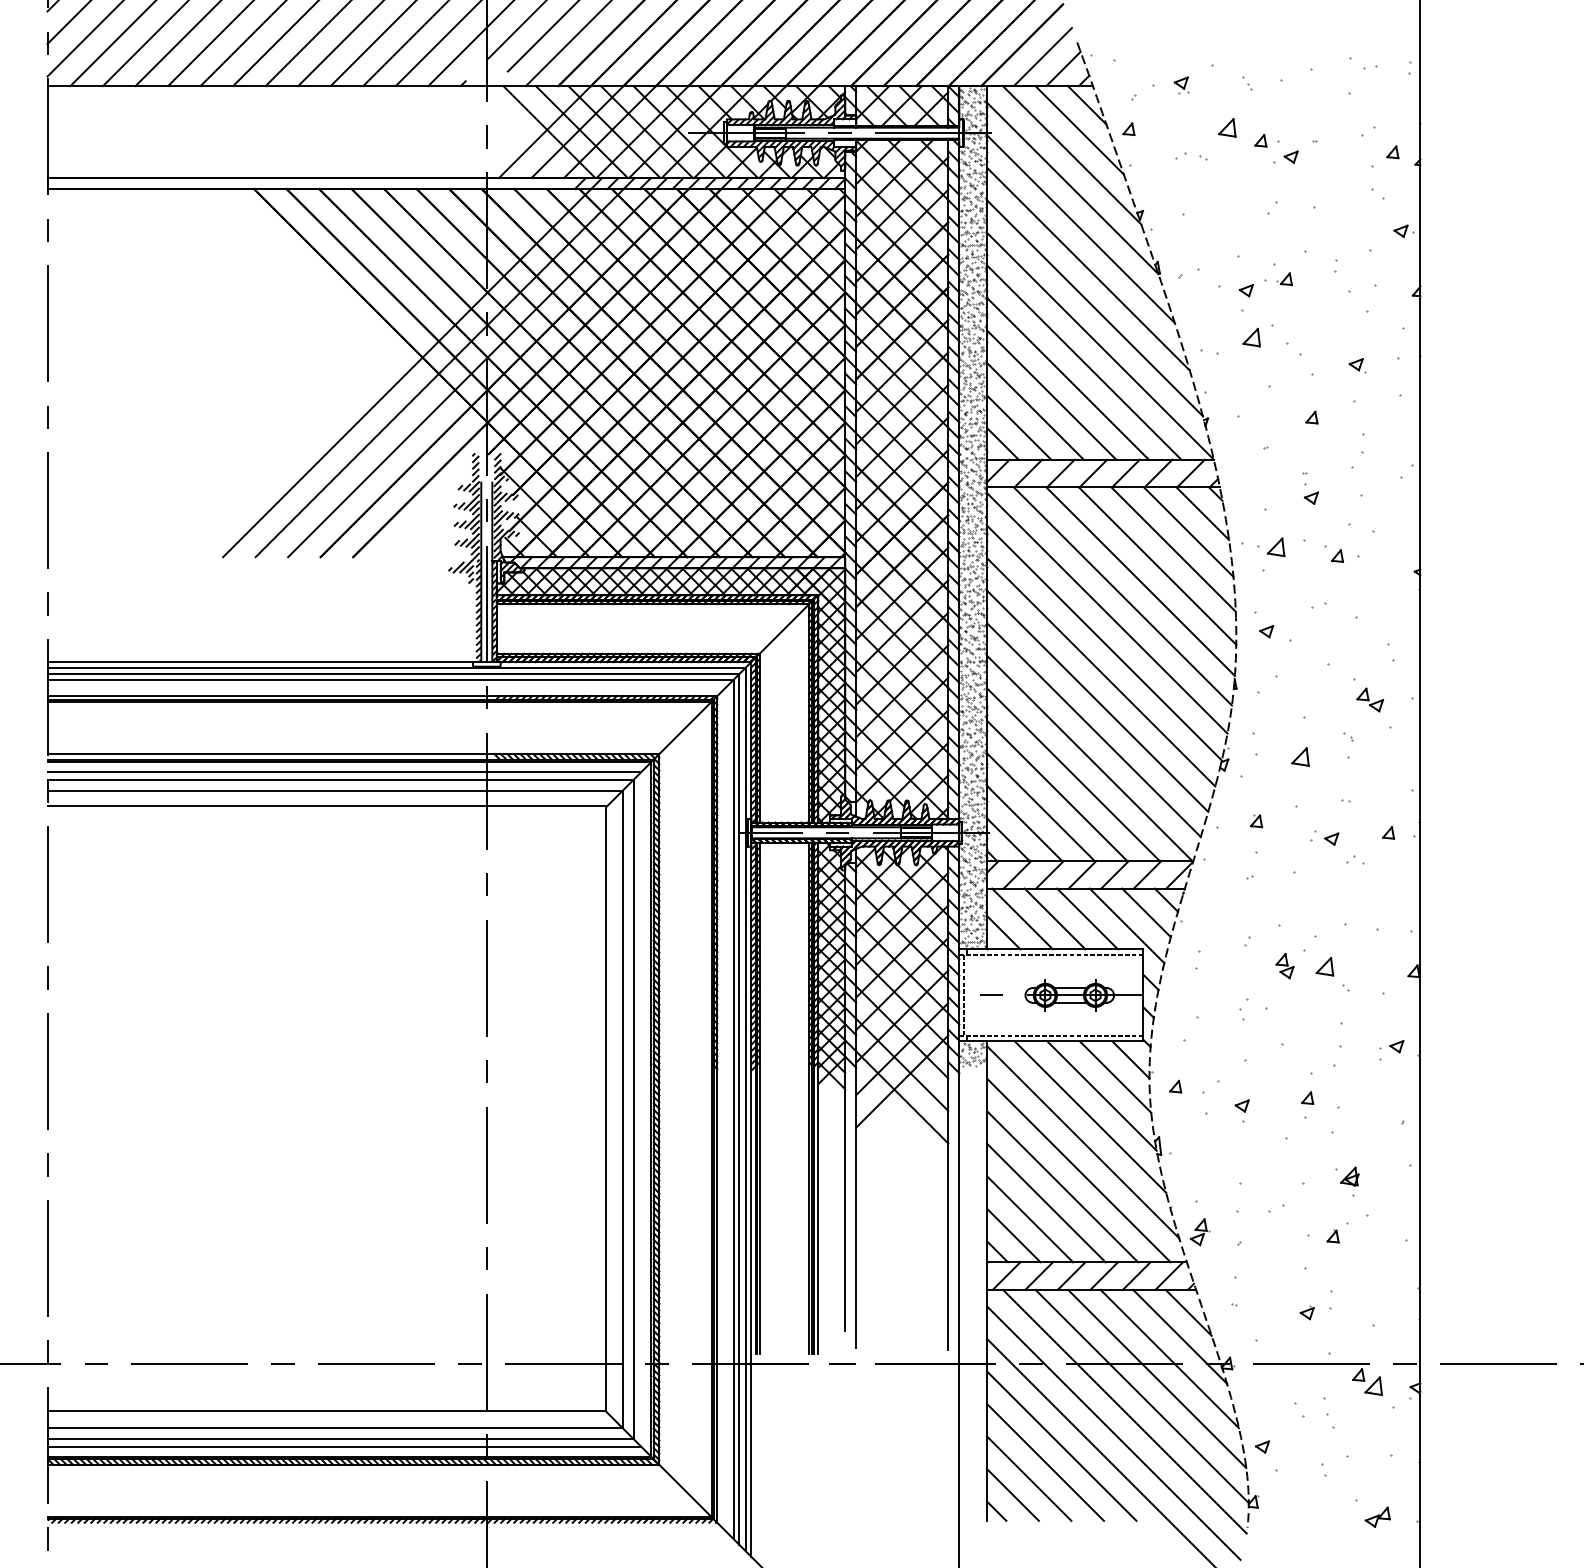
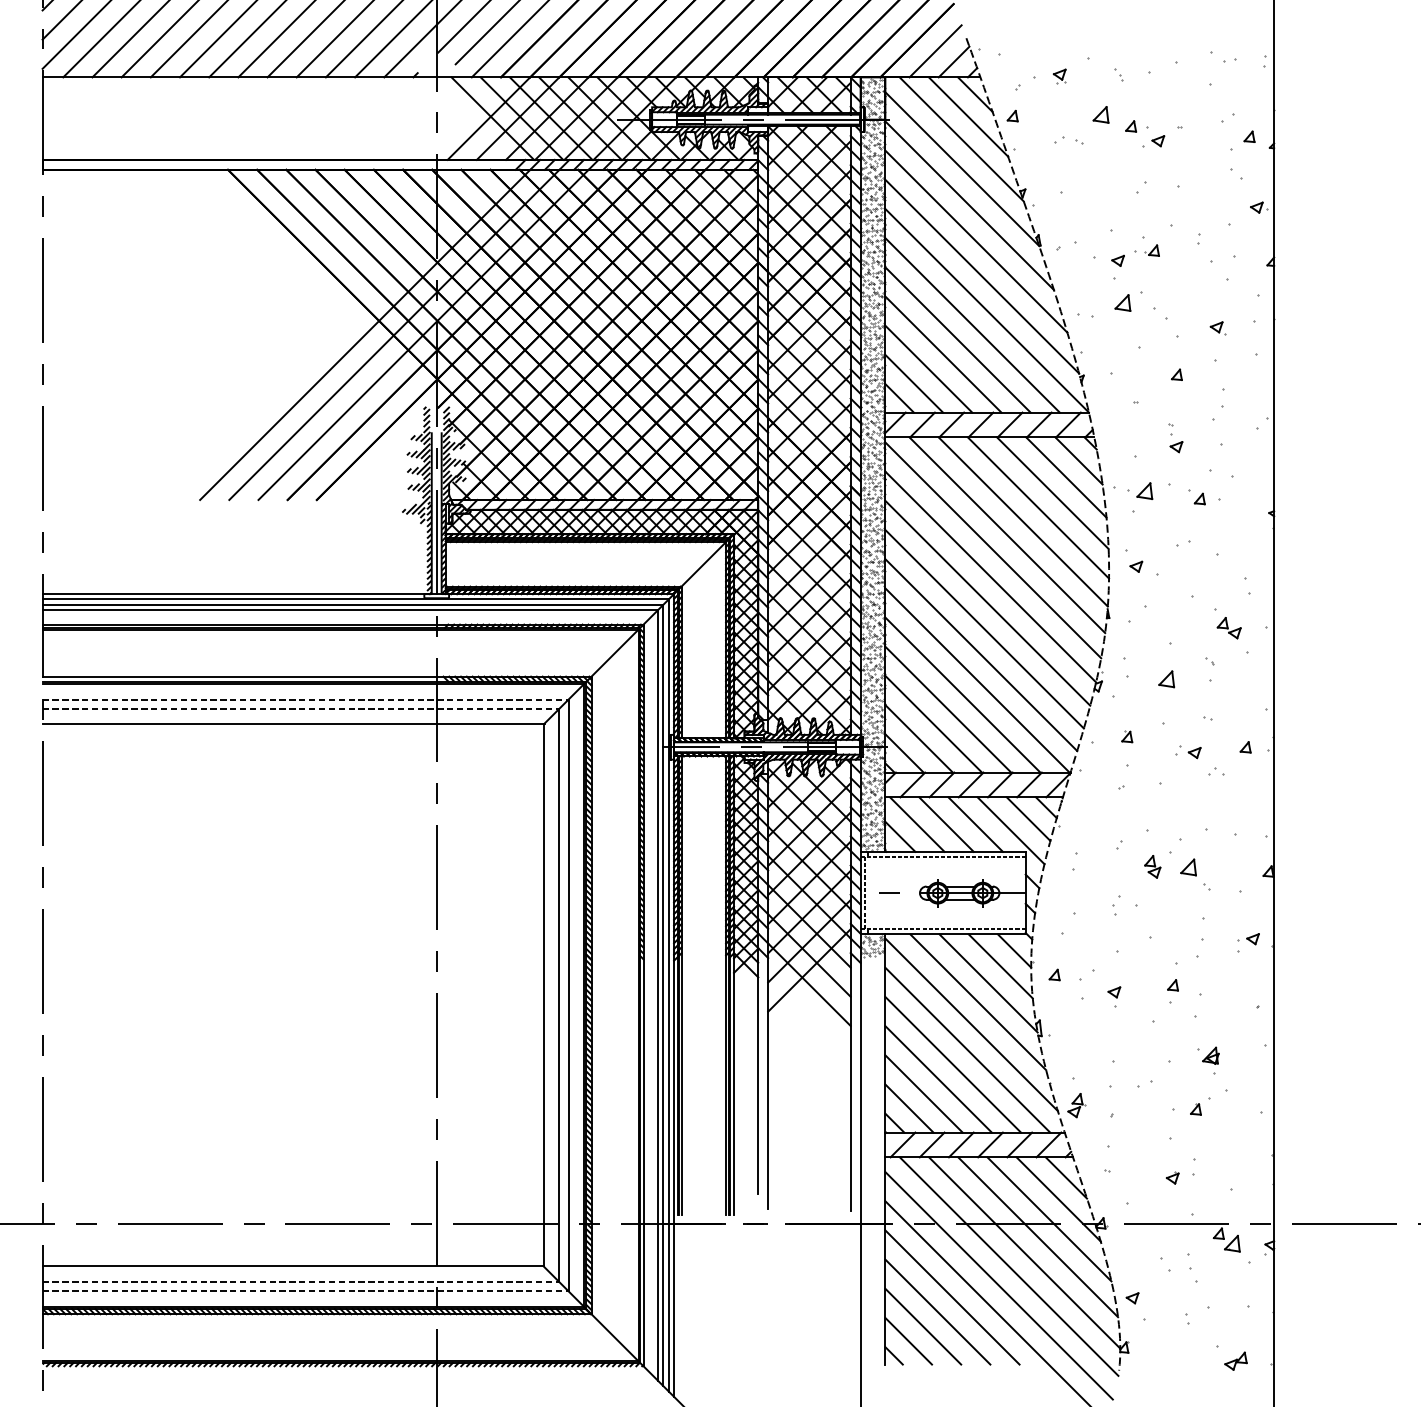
line: (344, 772) -> (309, 693), removed
line: (341, 779) -> (306, 699), solid -> dashed
line: (335, 790) -> (300, 709), solid -> dashed
line: (335, 1428) -> (300, 1281), solid -> dashed
line: (341, 1439) -> (306, 1291), solid -> dashed
line: (344, 1446) -> (309, 1297), removed

